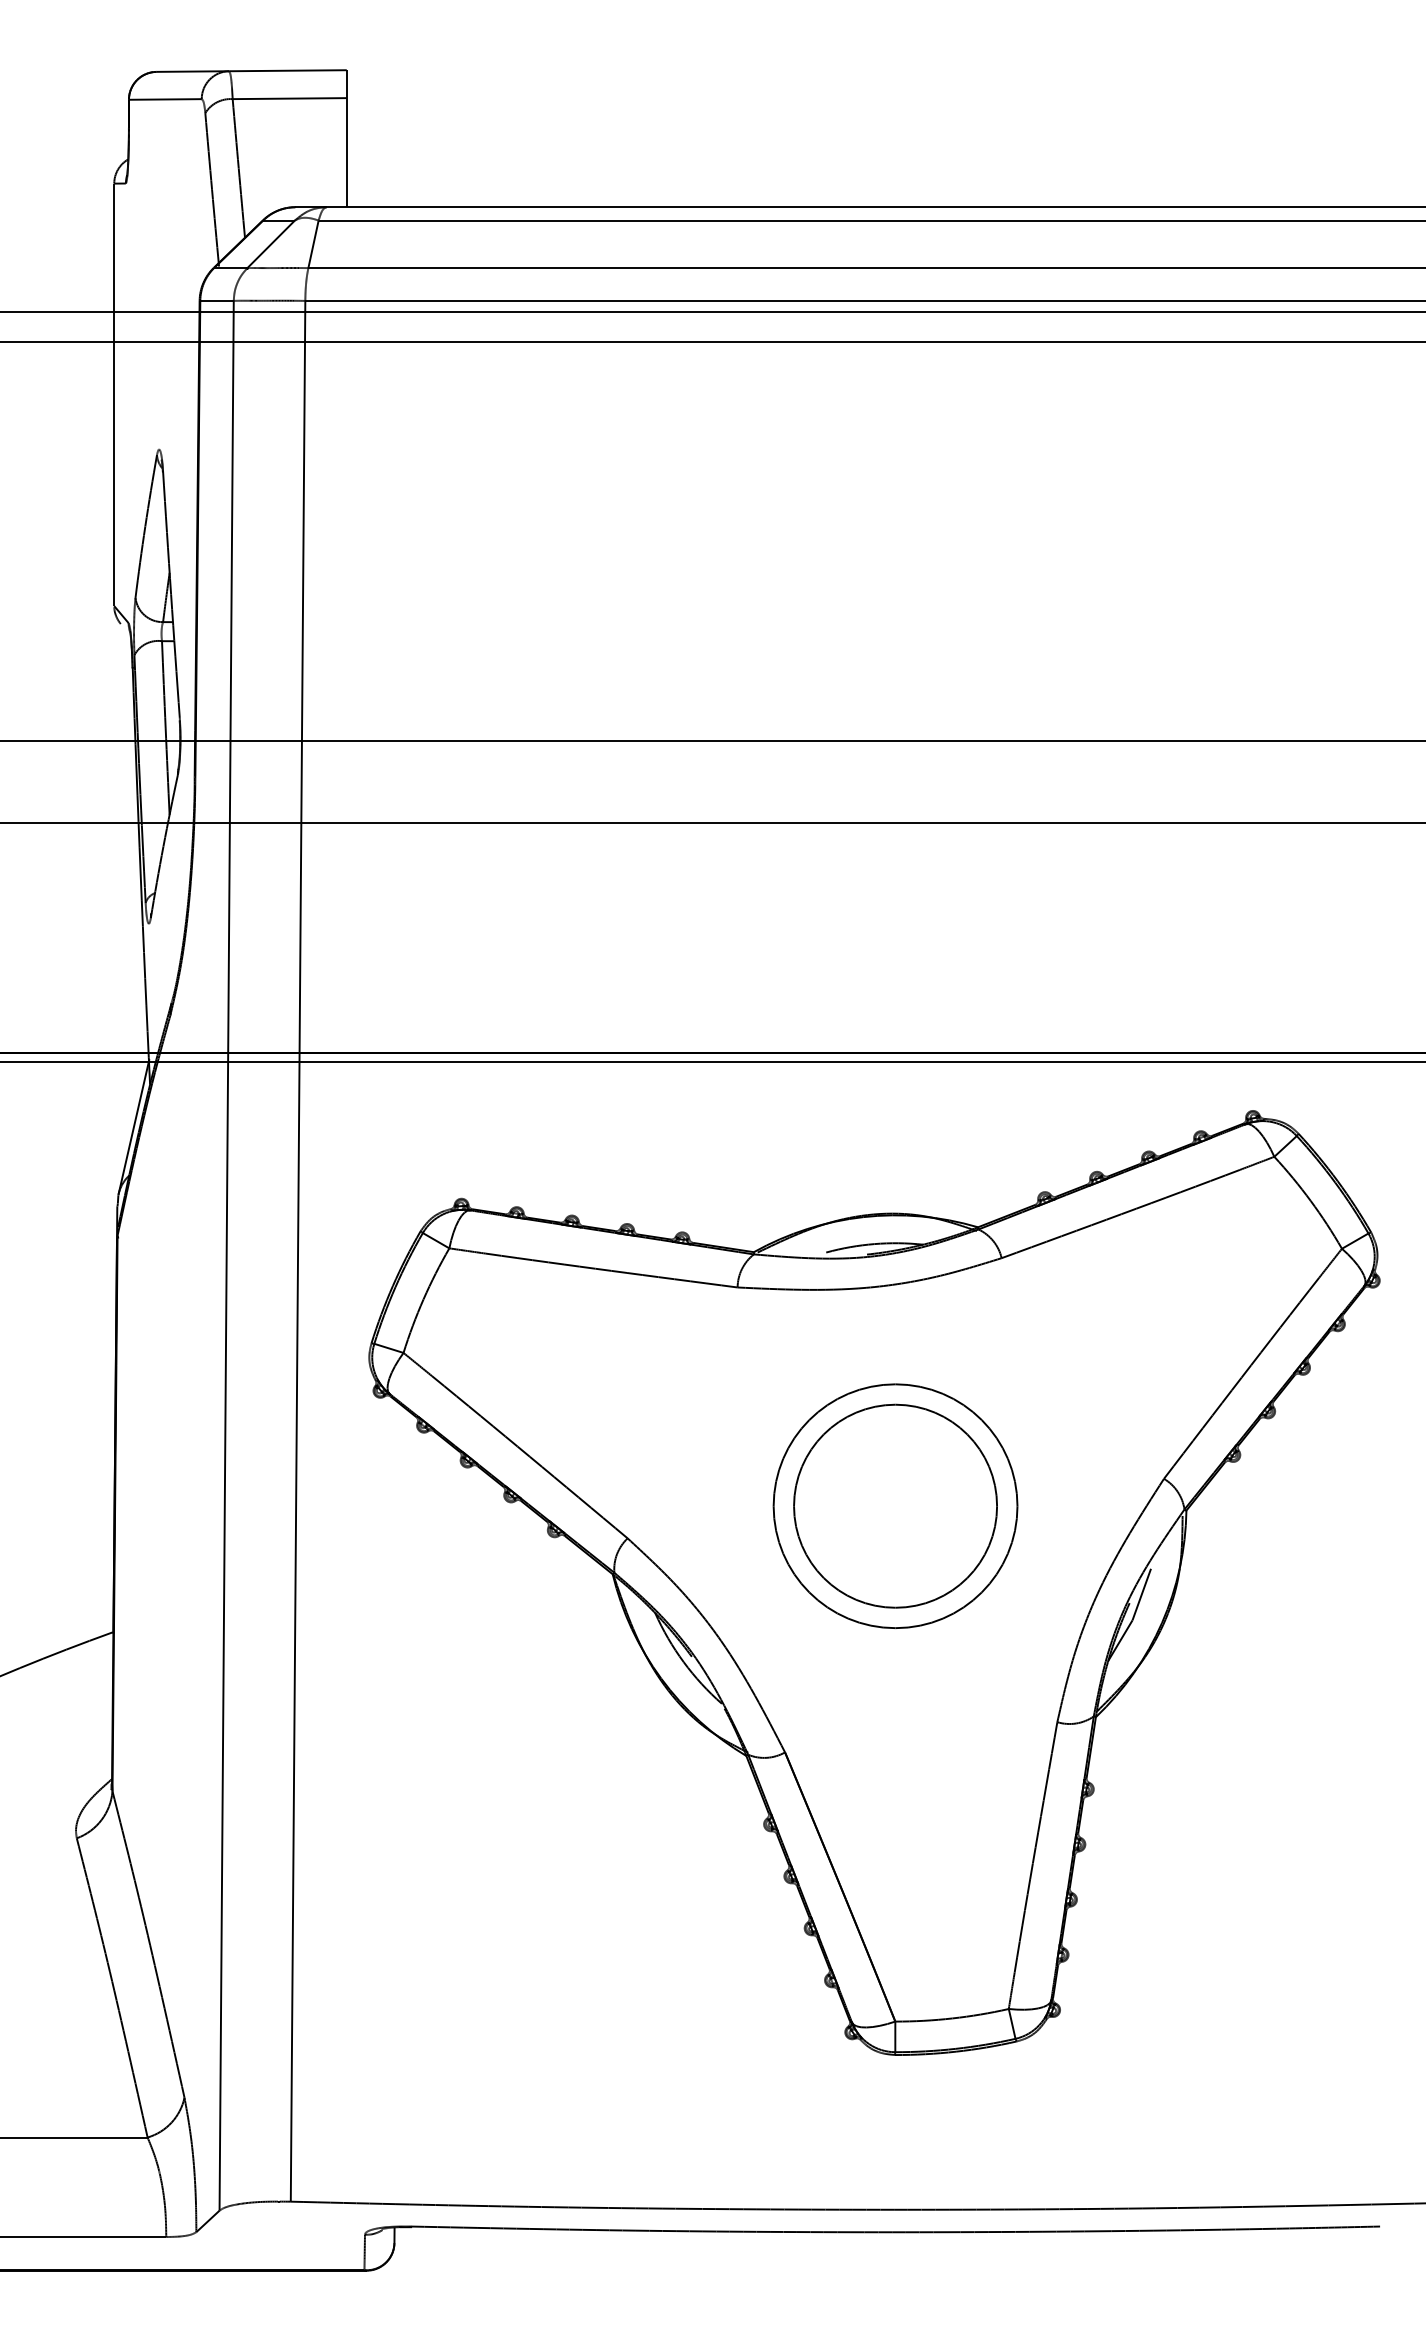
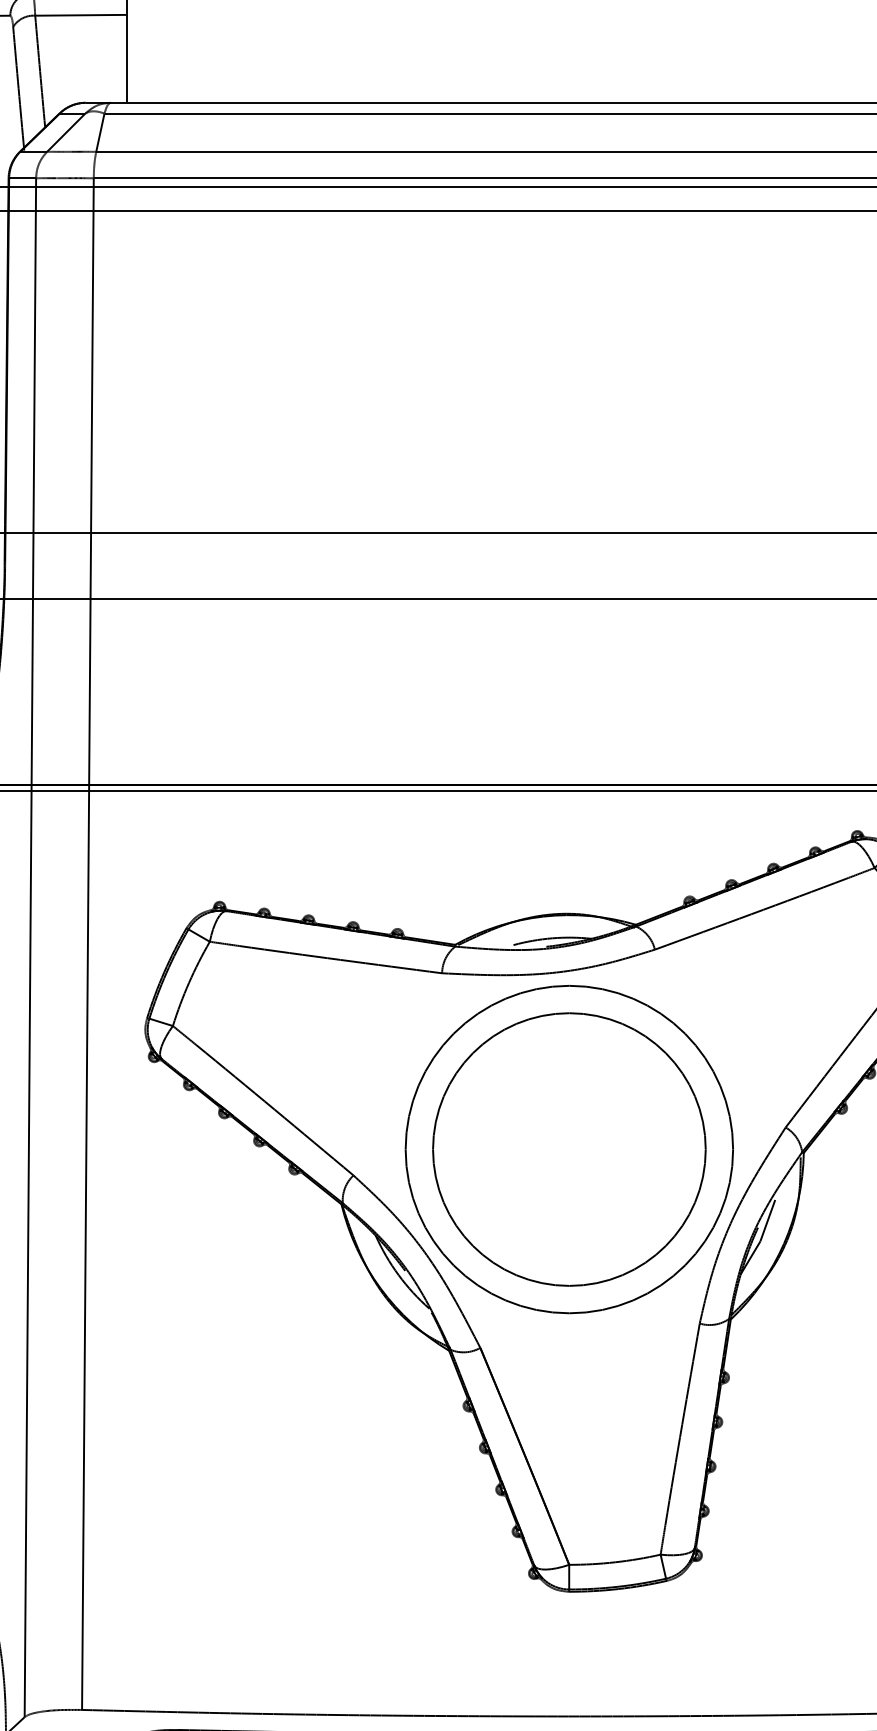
circle: (895, 1506) -> (569, 1149), size x1.67
circle: (895, 1506) -> (569, 1149), size x1.67

